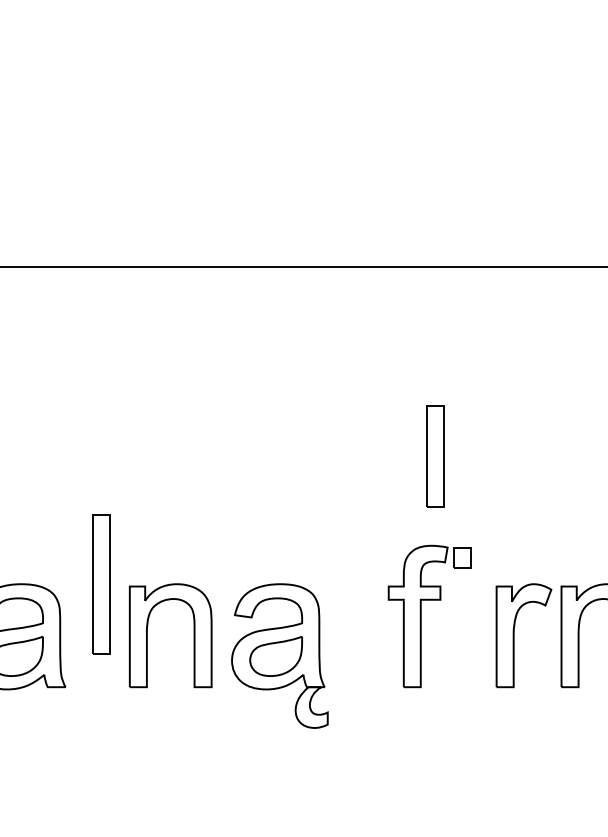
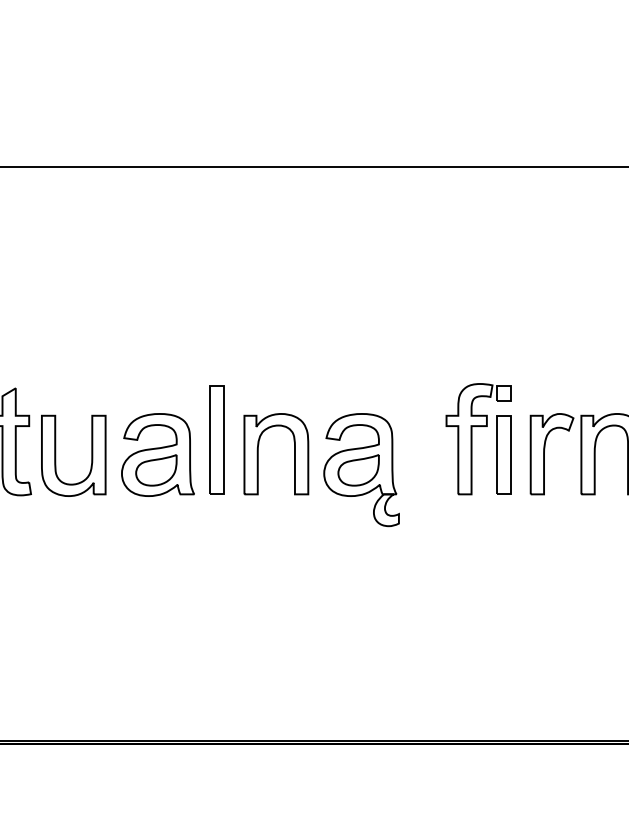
part: (434, 455) -> (503, 454), moved
part: (100, 583) -> (216, 439), moved

